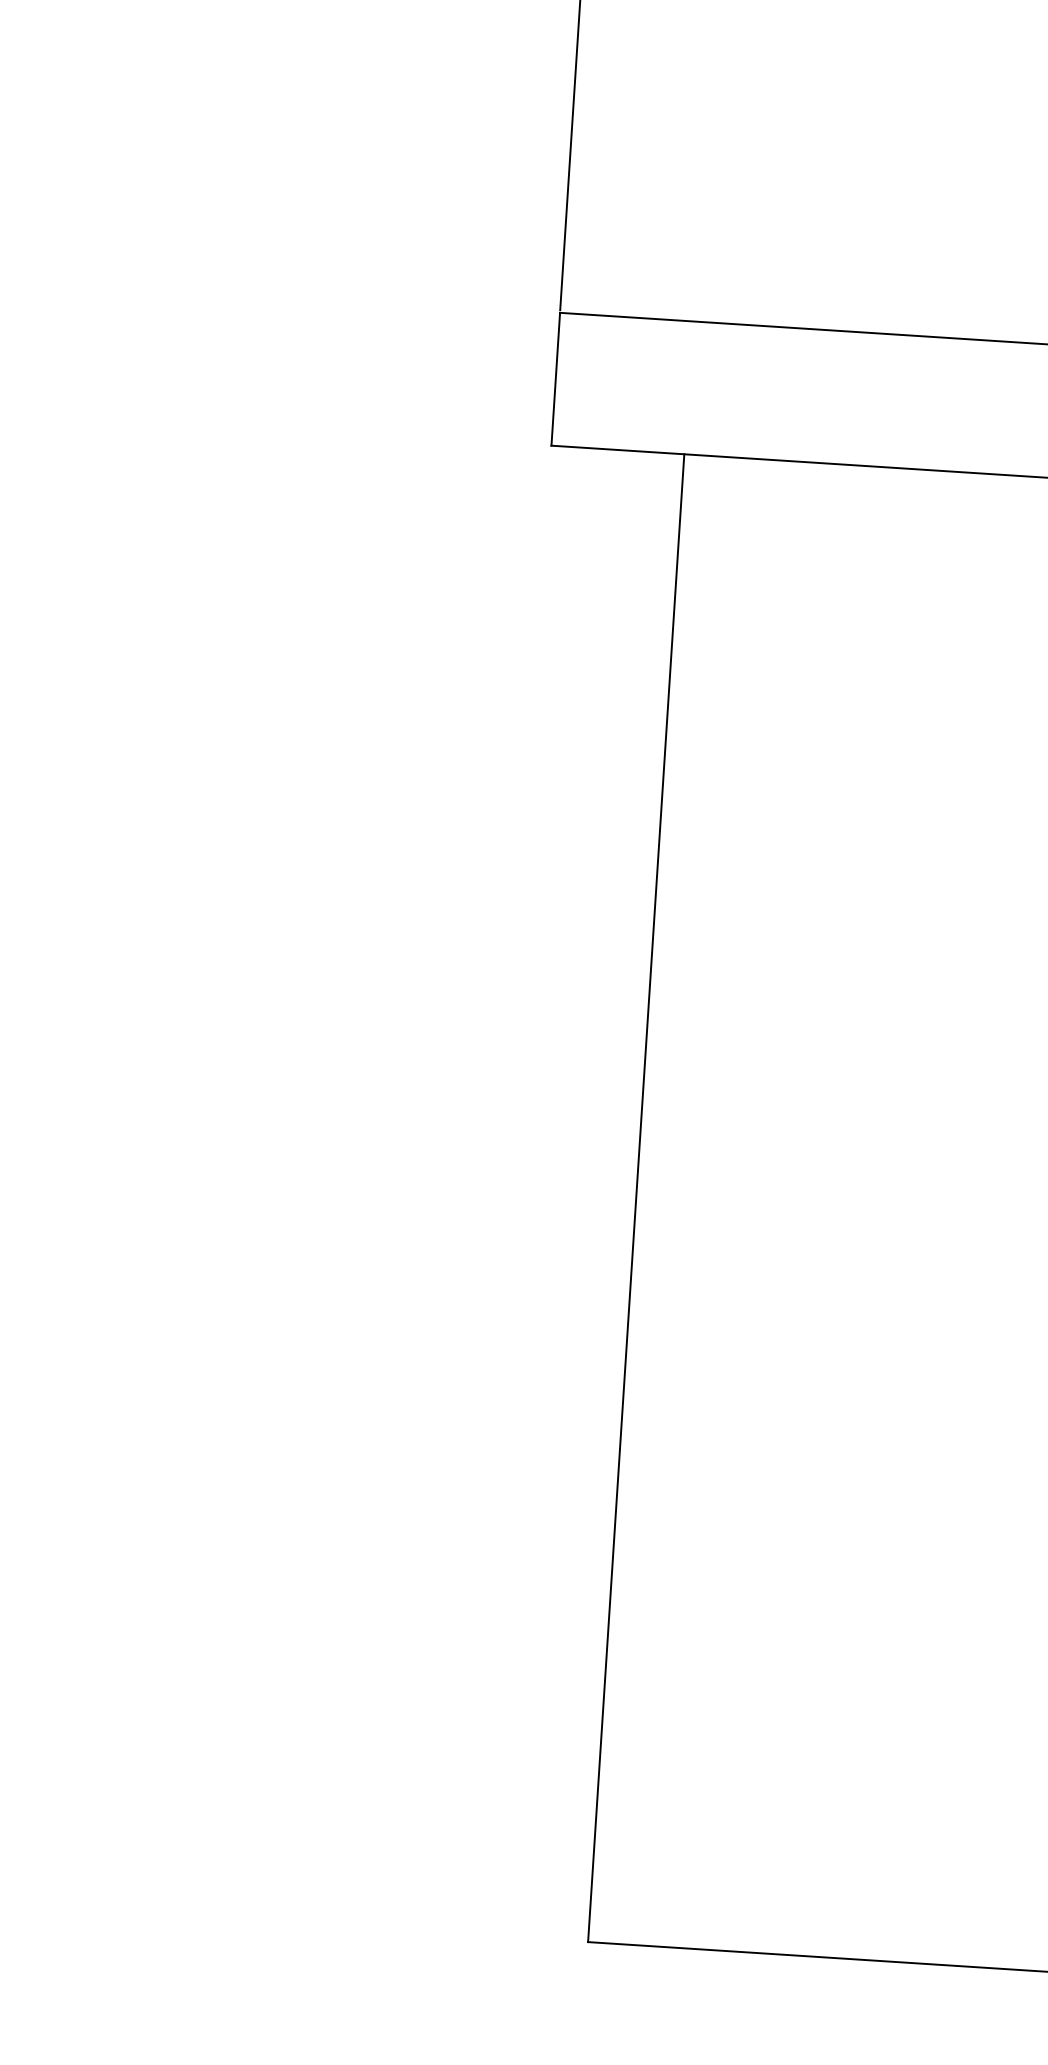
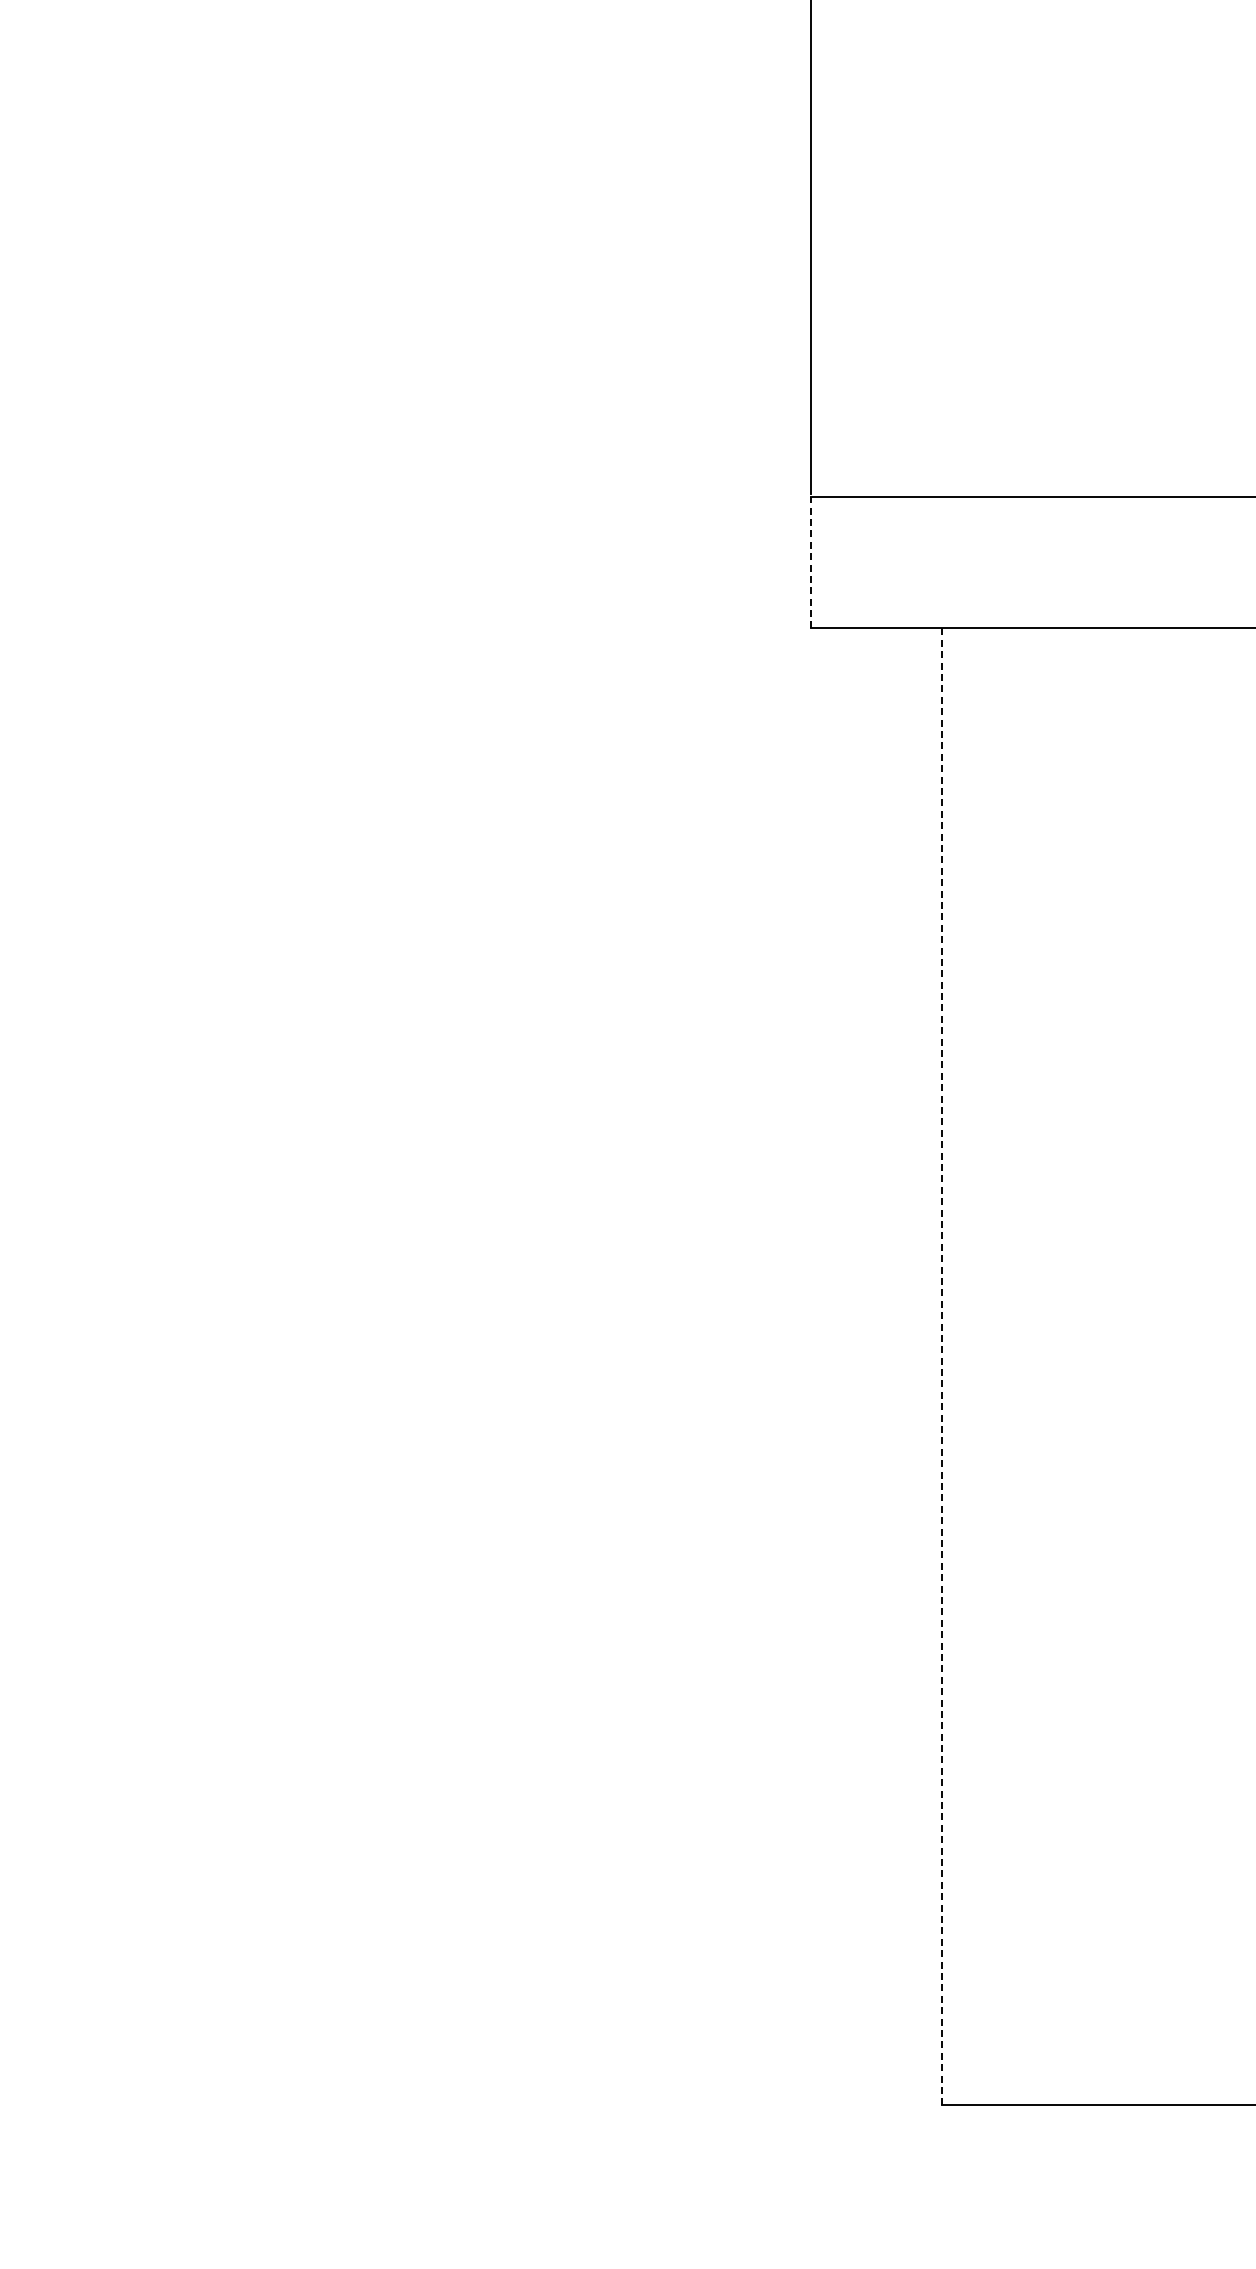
line: (555, 379) -> (810, 562), solid -> dashed
line: (636, 1199) -> (942, 1367), solid -> dashed

